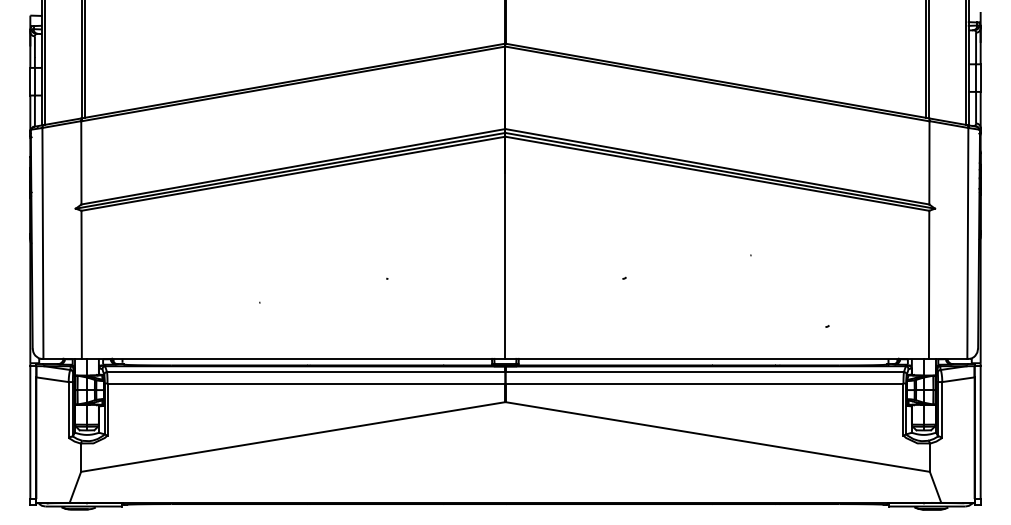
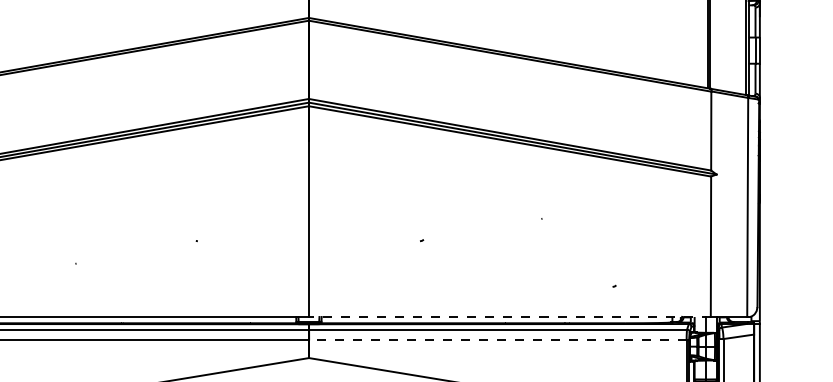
line: (717, 358) -> (510, 316), solid -> dashed
line: (704, 383) -> (497, 340), solid -> dashed

